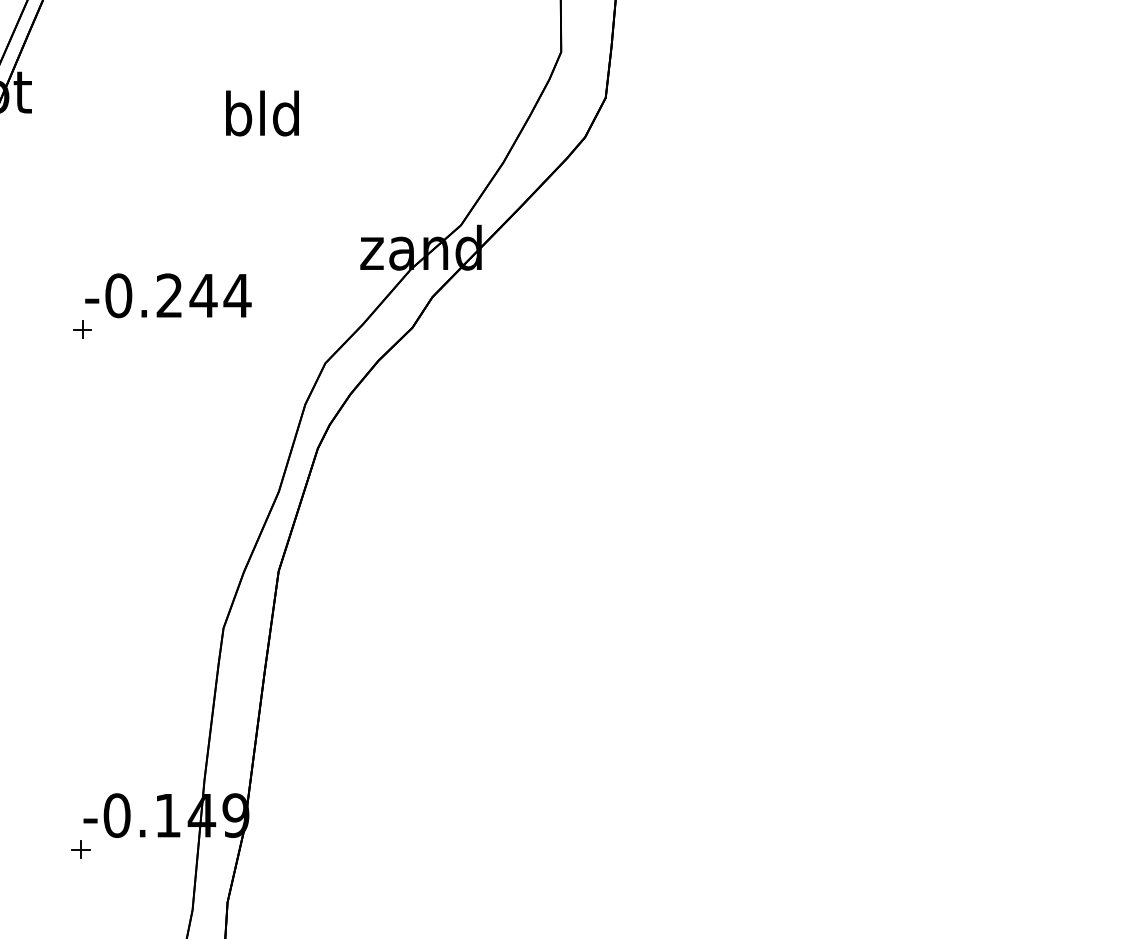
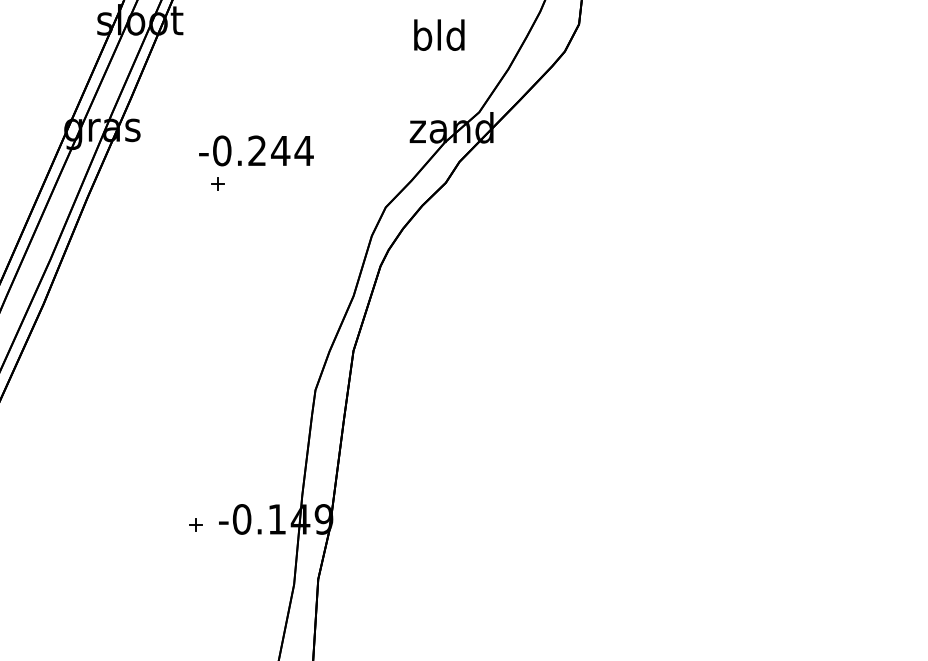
text: (262, 112) -> (439, 34), moved
text: (168, 295) -> (256, 150), moved
part: (80, 849) -> (195, 524), moved

